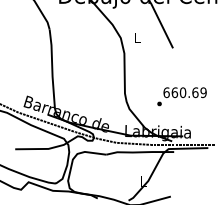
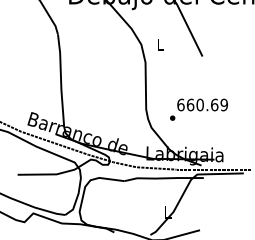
text: (181, 96) -> (198, 109), moved

